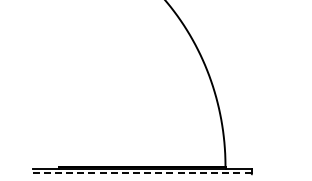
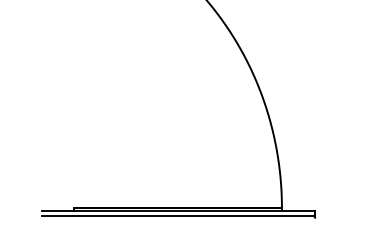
line: (141, 173) -> (176, 216), dashed -> solid

